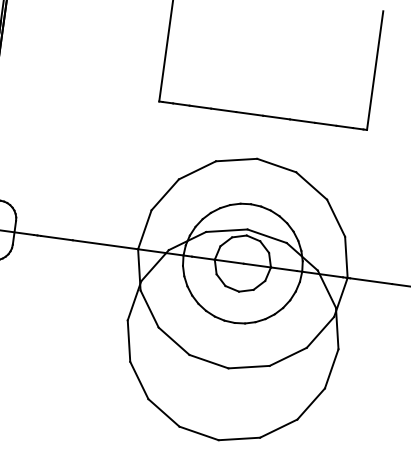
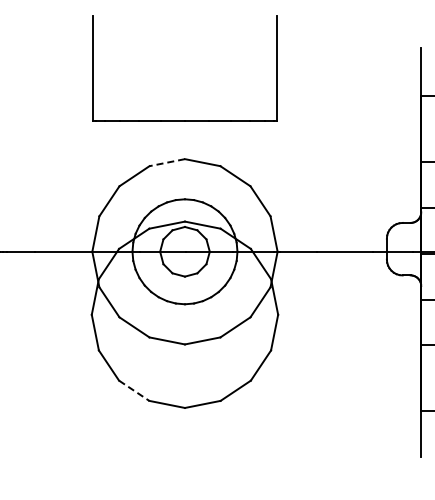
line: (235, 159) -> (166, 162), solid -> dashed
line: (164, 413) -> (134, 391), solid -> dashed

